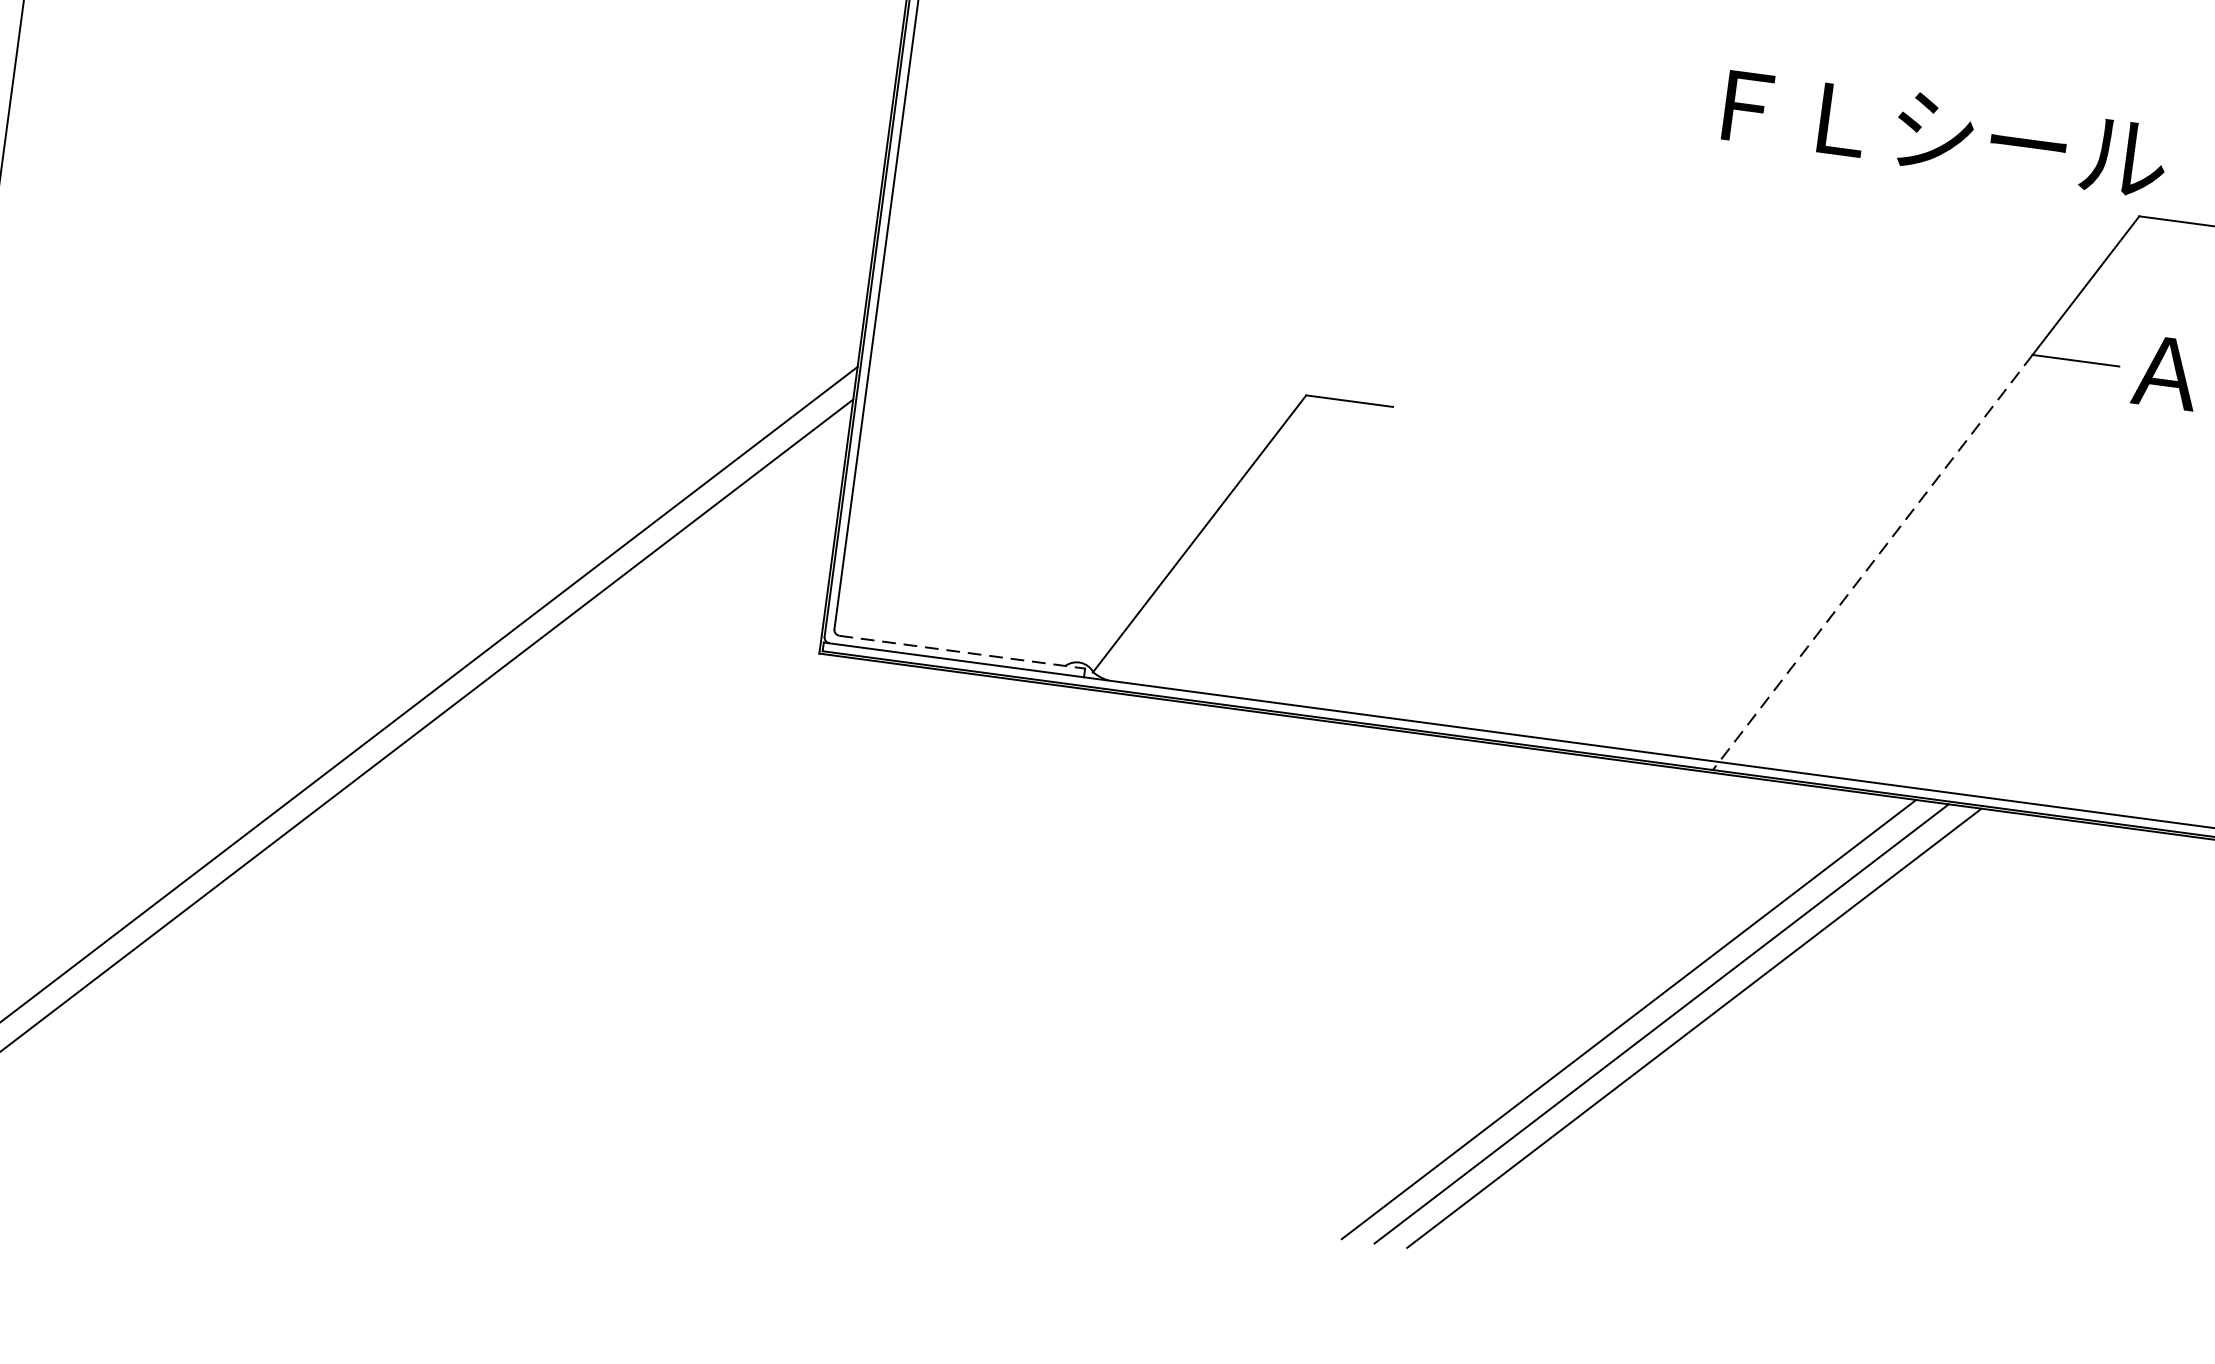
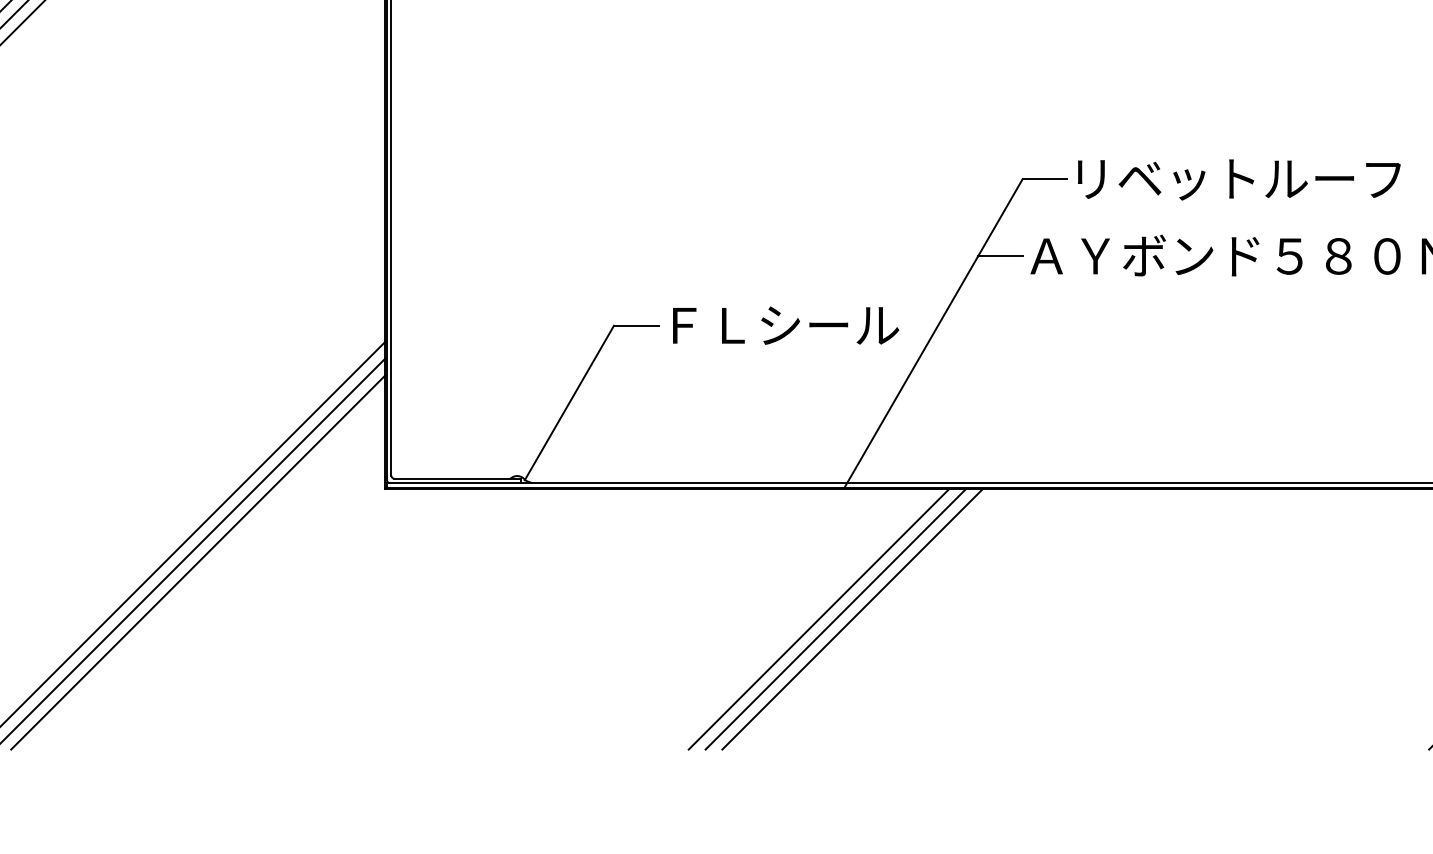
text: (1946, 133) -> (786, 325), moved
line: (1873, 563) -> (911, 372), dashed -> solid
line: (964, 652) -> (458, 478), dashed -> solid
line: (436, 747) -> (198, 562), added

